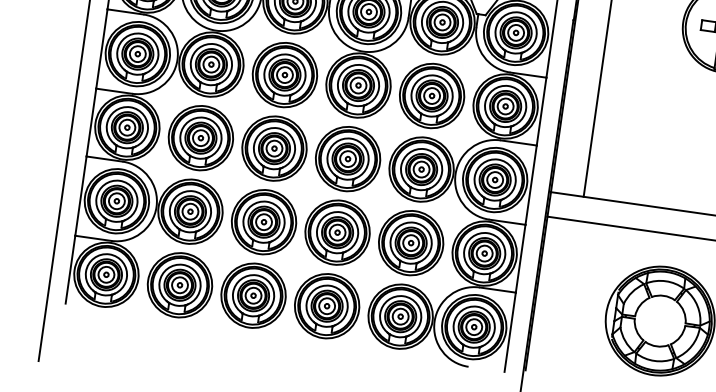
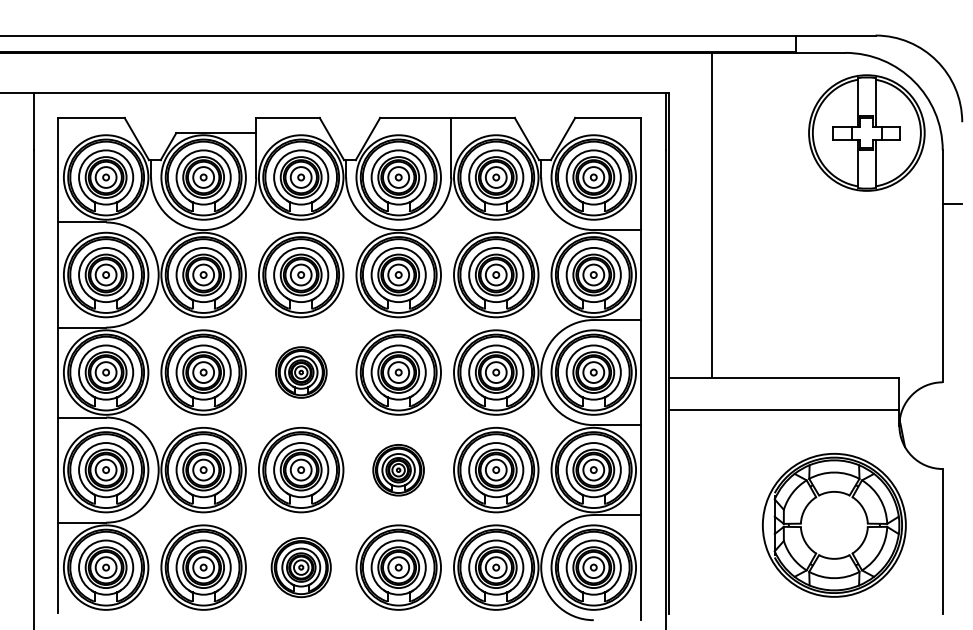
part: (274, 148) -> (301, 372), size x0.6
part: (337, 232) -> (398, 470), size x0.6
part: (253, 295) -> (301, 567), size x0.7

